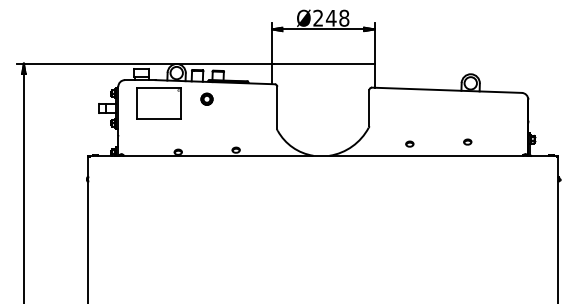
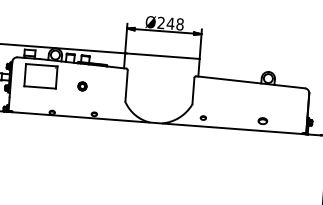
part: (206, 98) -> (82, 85), moved
part: (467, 141) -> (262, 120), size x1.6
part: (409, 143) -> (203, 117), moved

